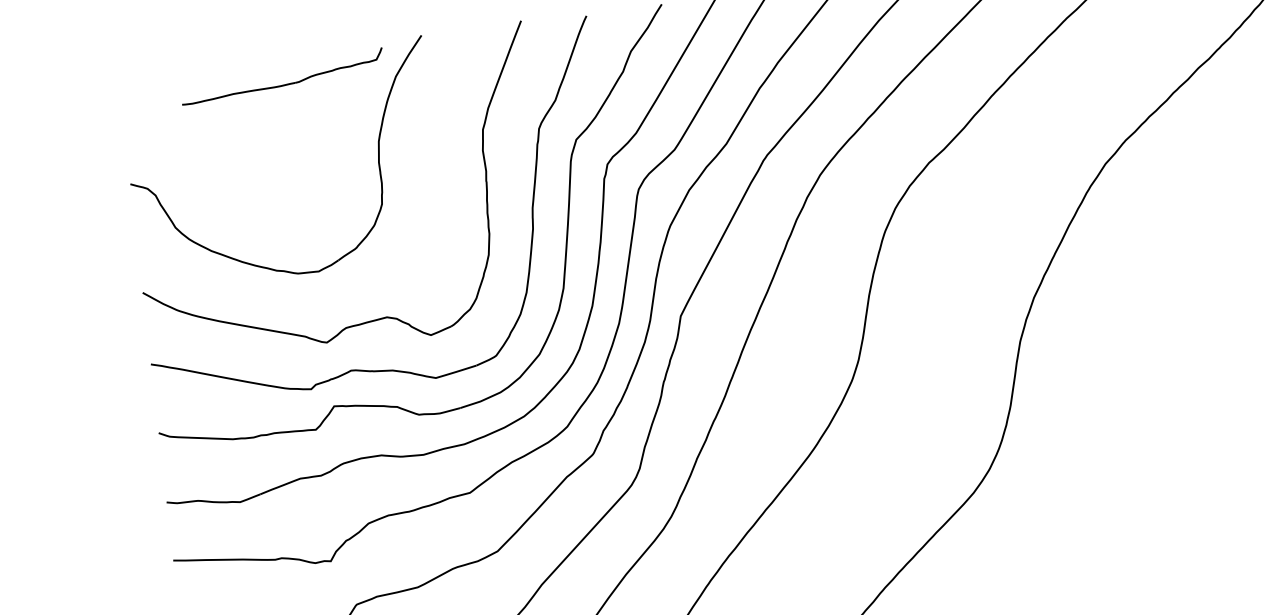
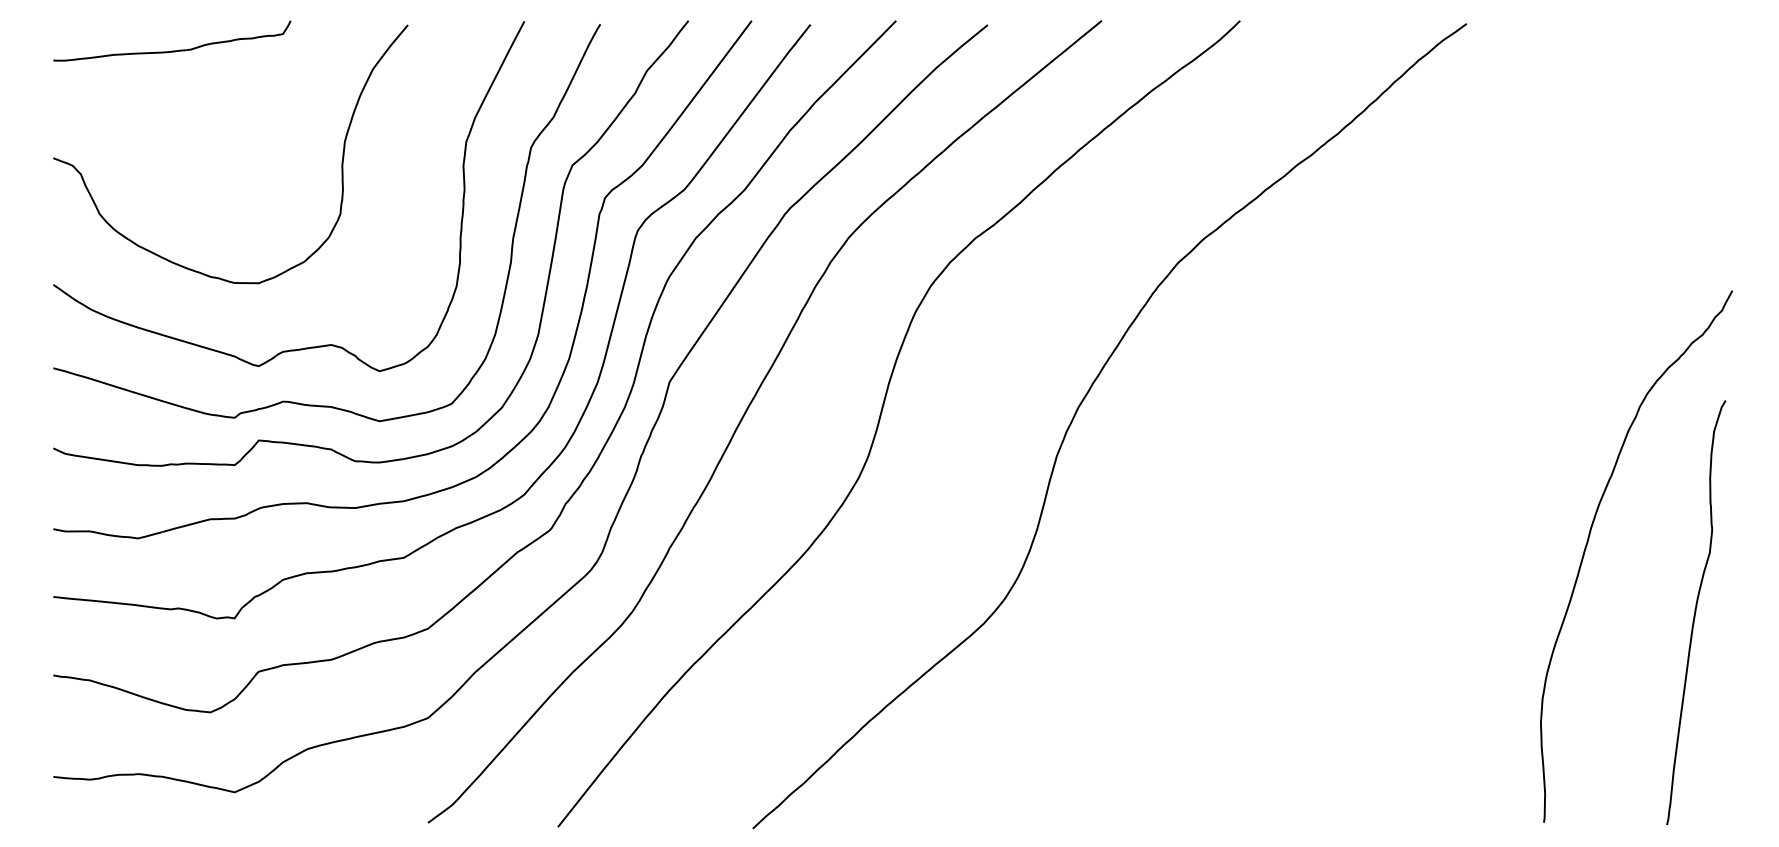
part: (283, 84) -> (172, 50), moved

